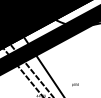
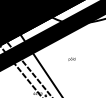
text: (74, 83) -> (71, 58), moved

